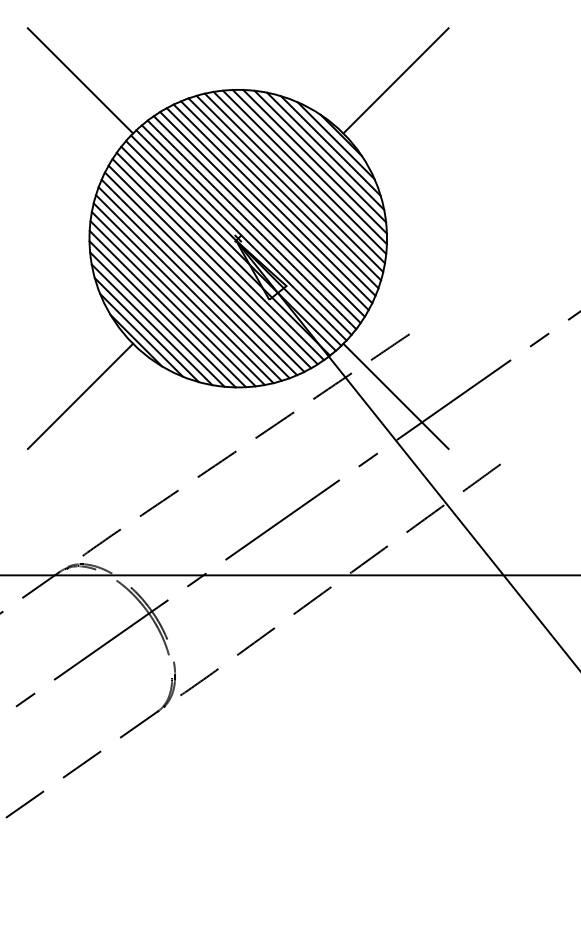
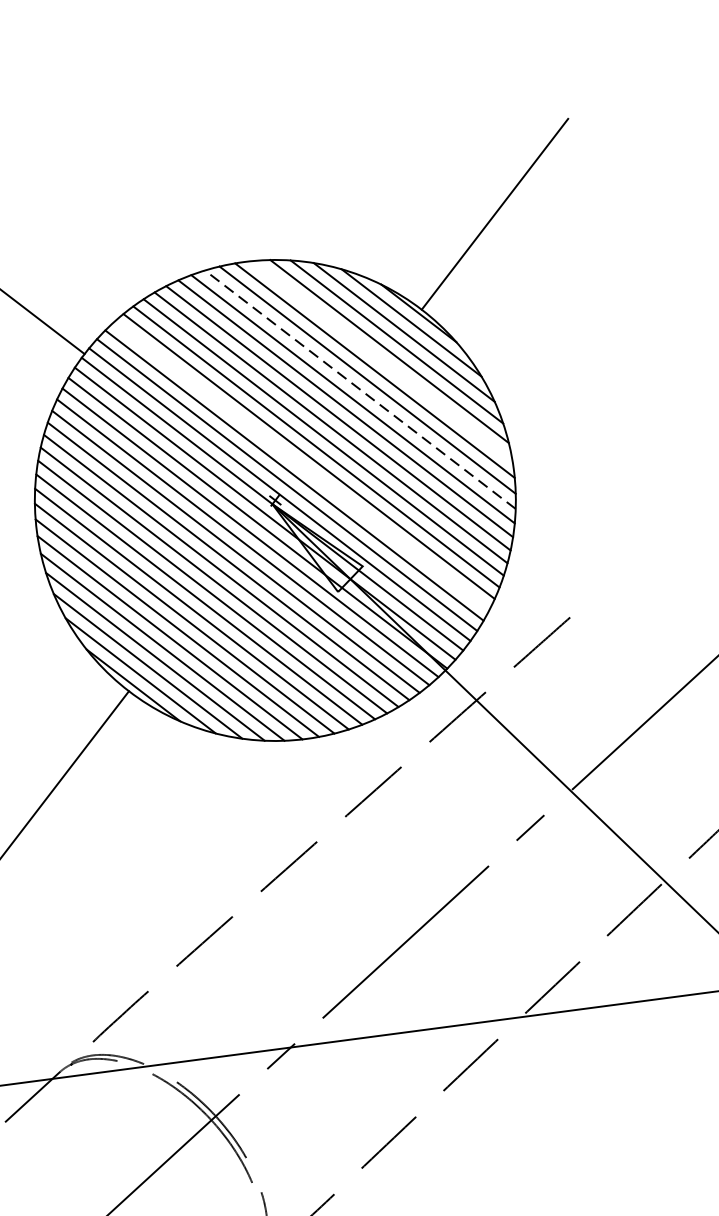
line: (314, 161) -> (381, 360), removed
line: (298, 177) -> (359, 389), solid -> dashed
line: (256, 219) -> (300, 465), removed
line: (395, 396) -> (560, 720), removed

